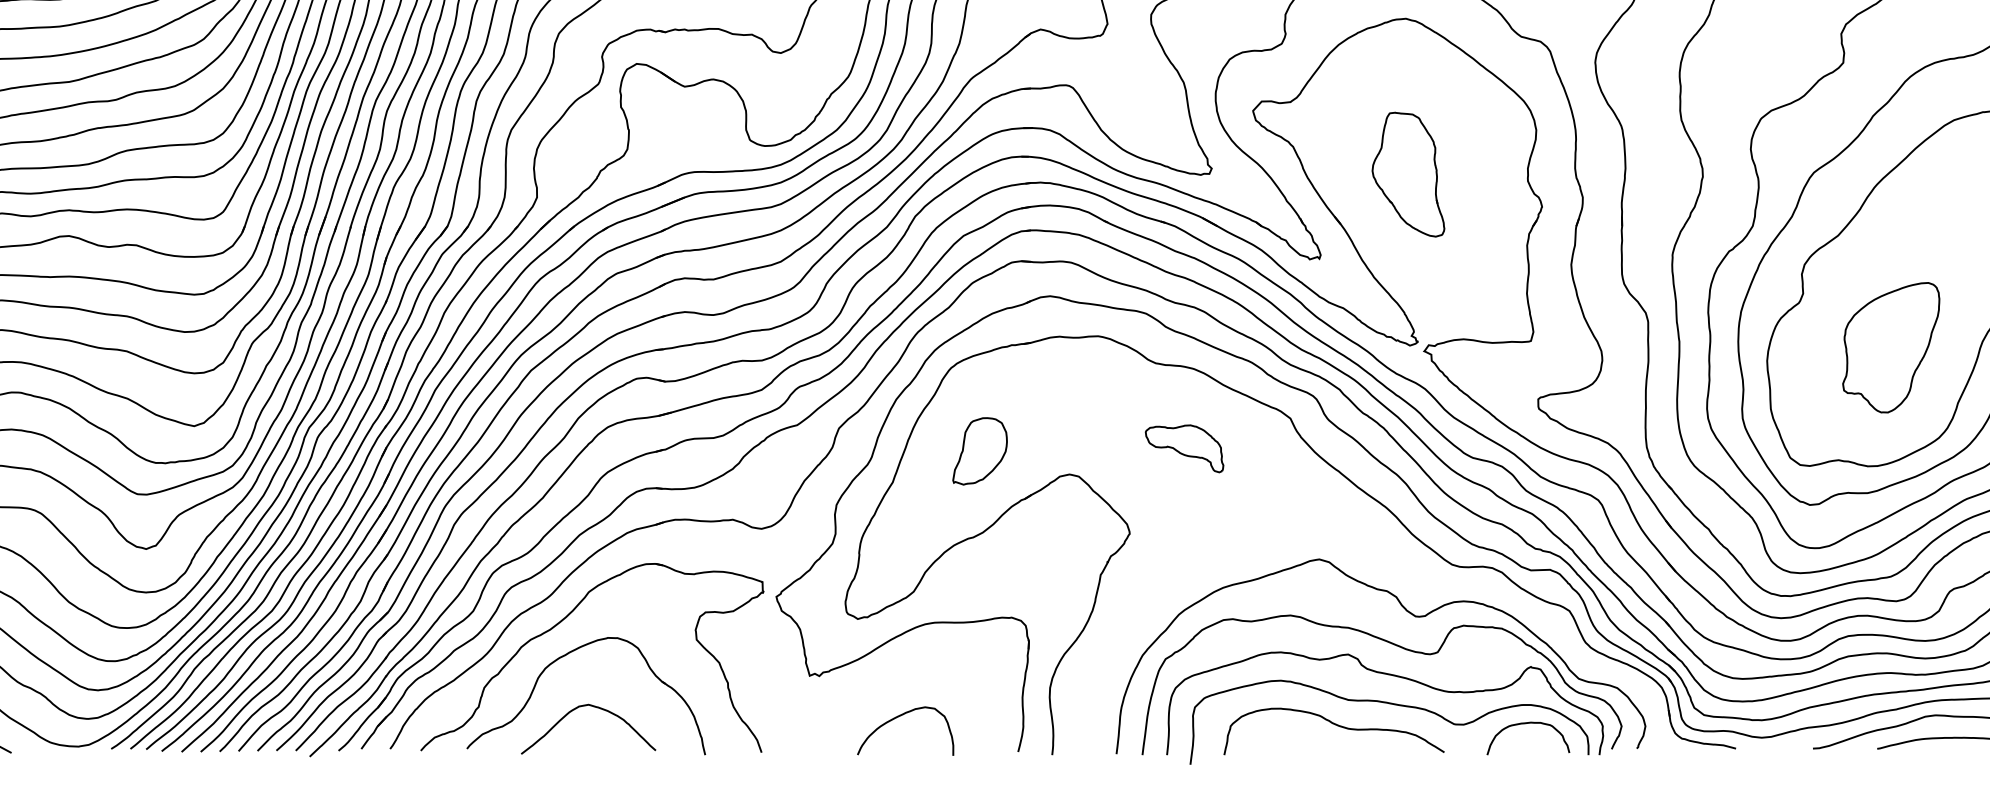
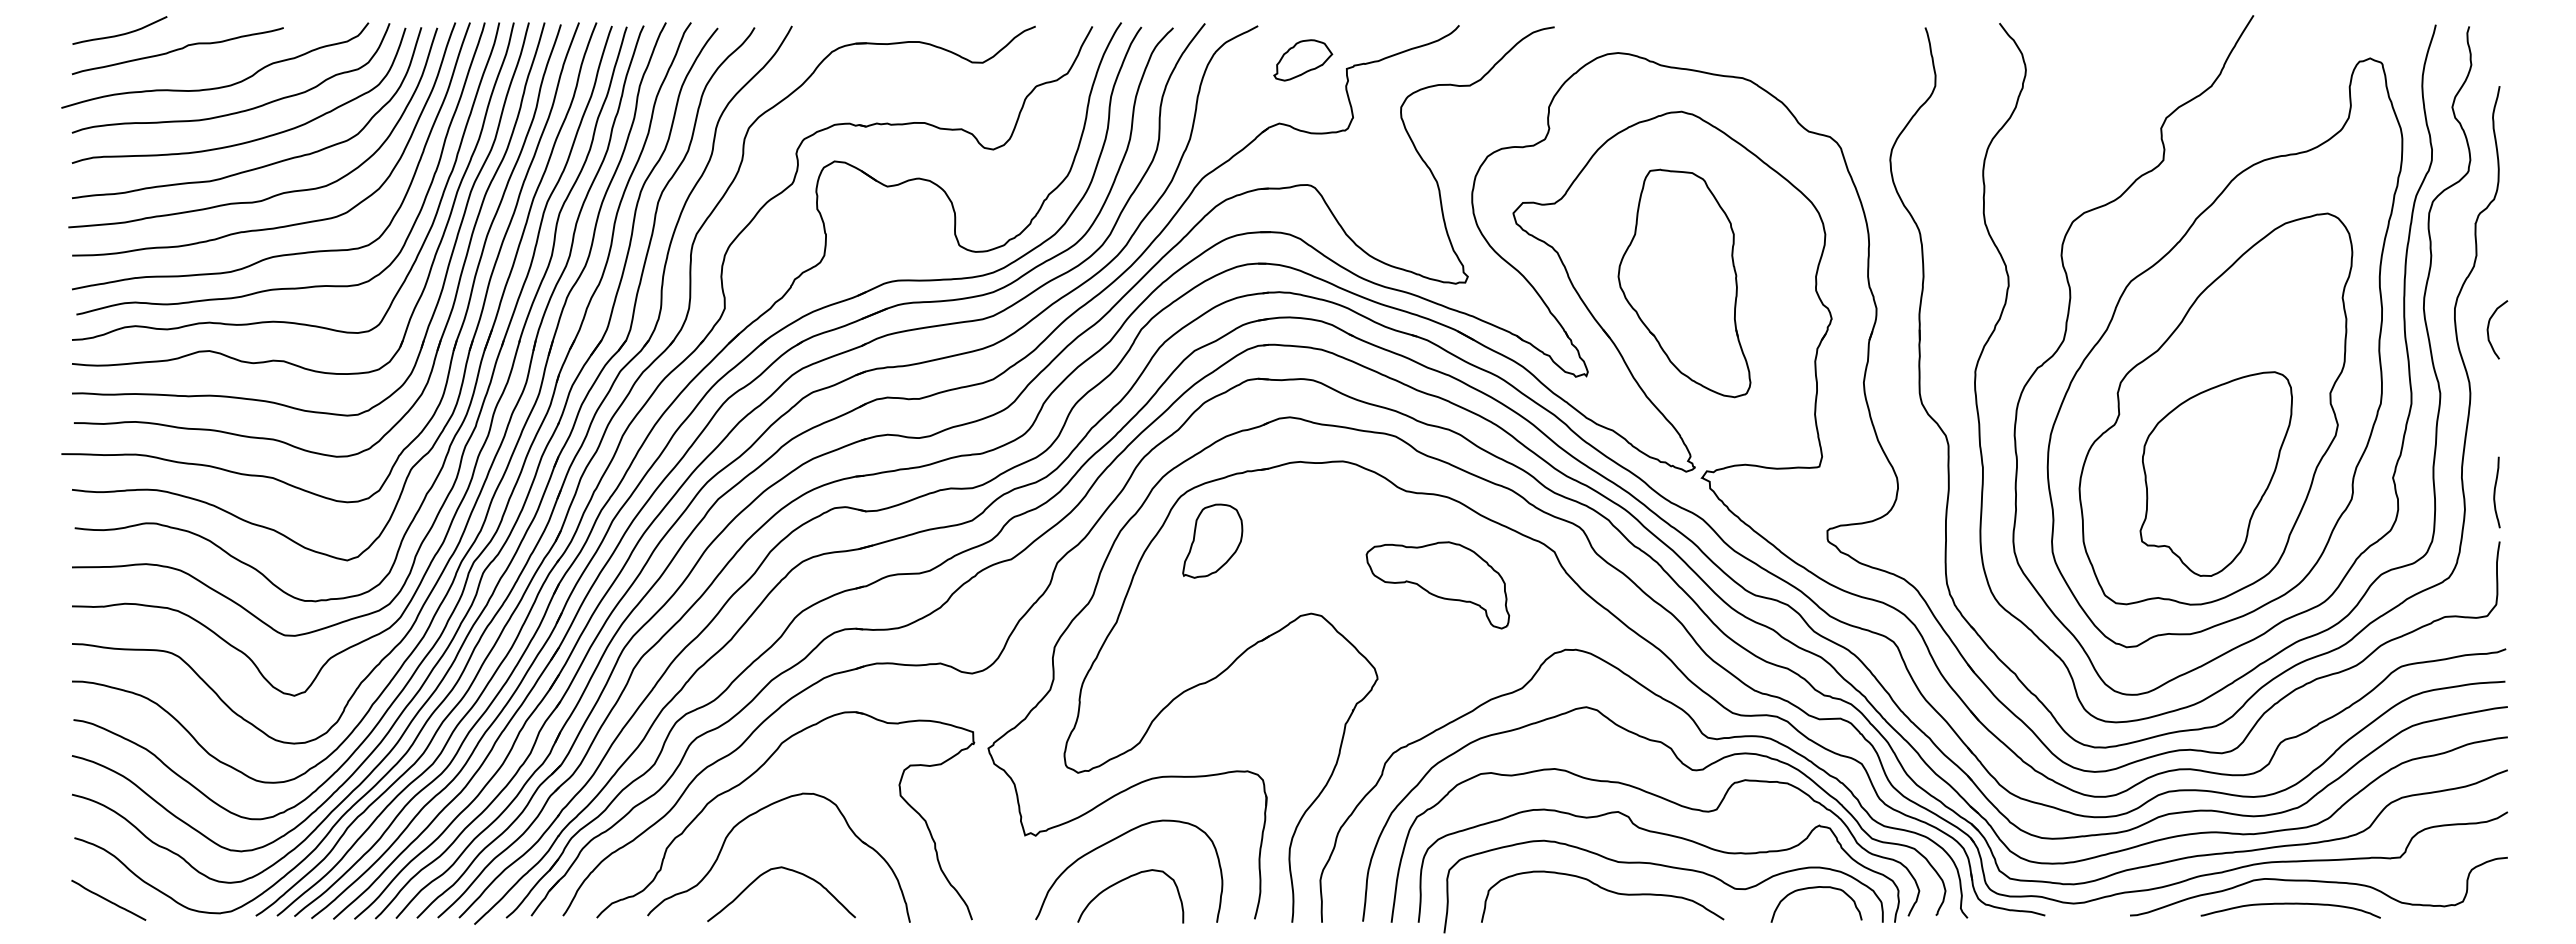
part: (1408, 174) -> (1684, 283), size x1.67
part: (1890, 347) -> (2215, 473), size x1.43
part: (1184, 448) -> (1437, 585), size x1.67
part: (979, 450) -> (1212, 540), moved
curve: (1423, 584) -> (1701, 734), added
curve: (890, 680) -> (1114, 840), added

